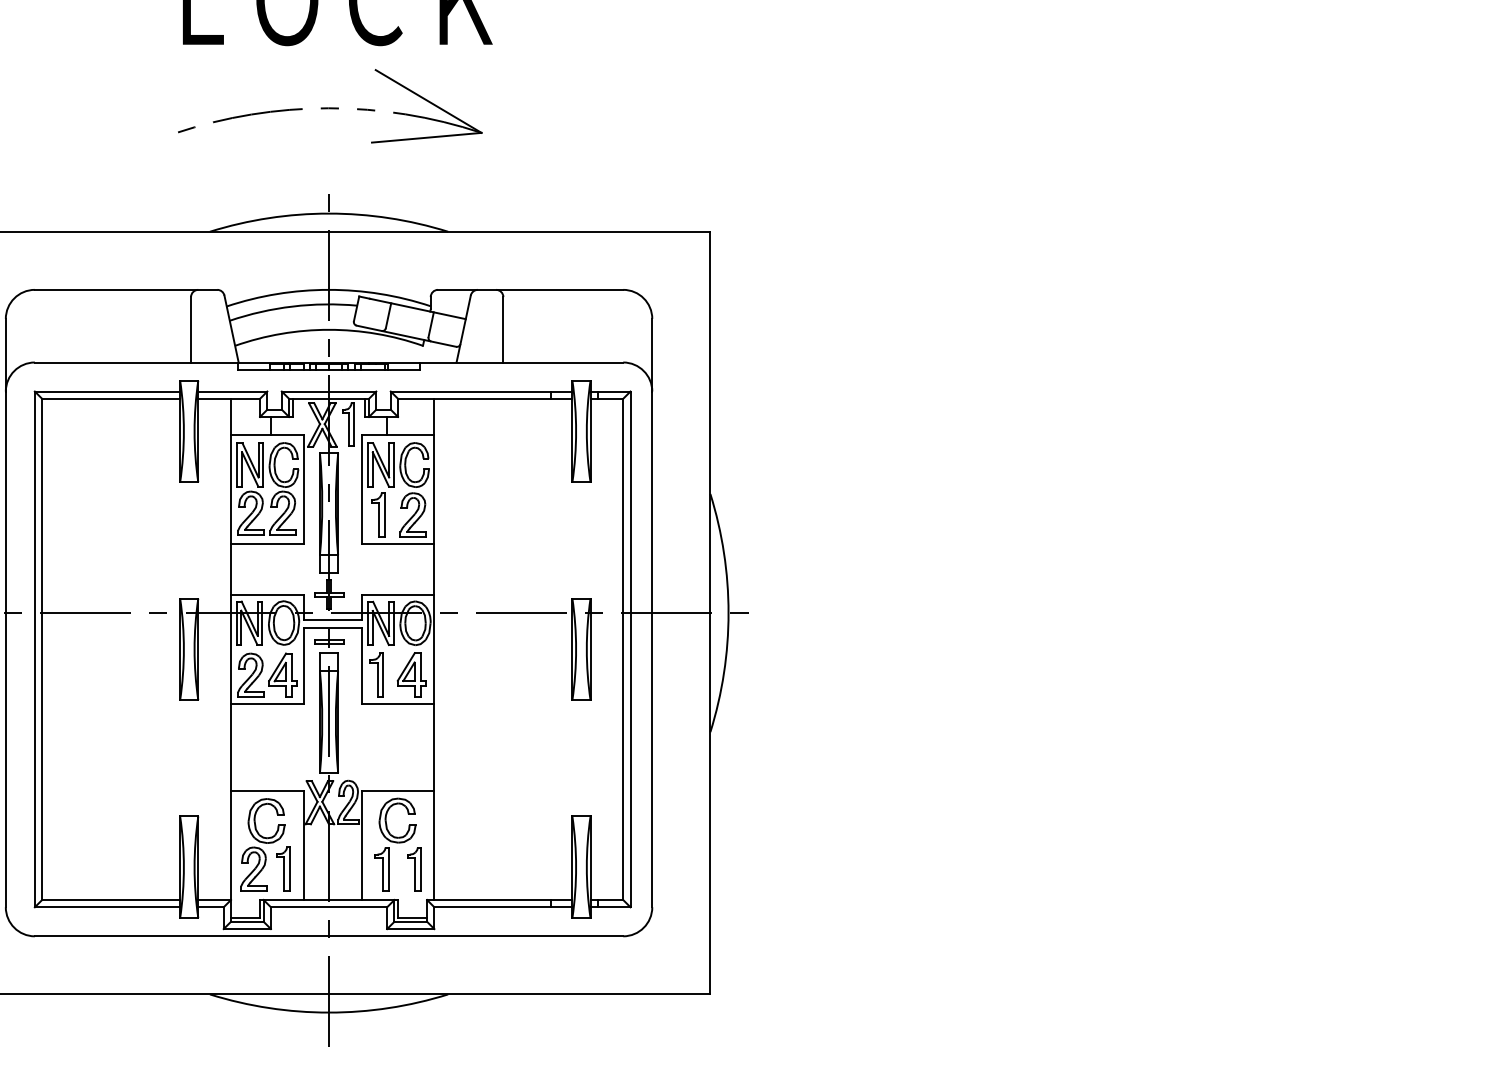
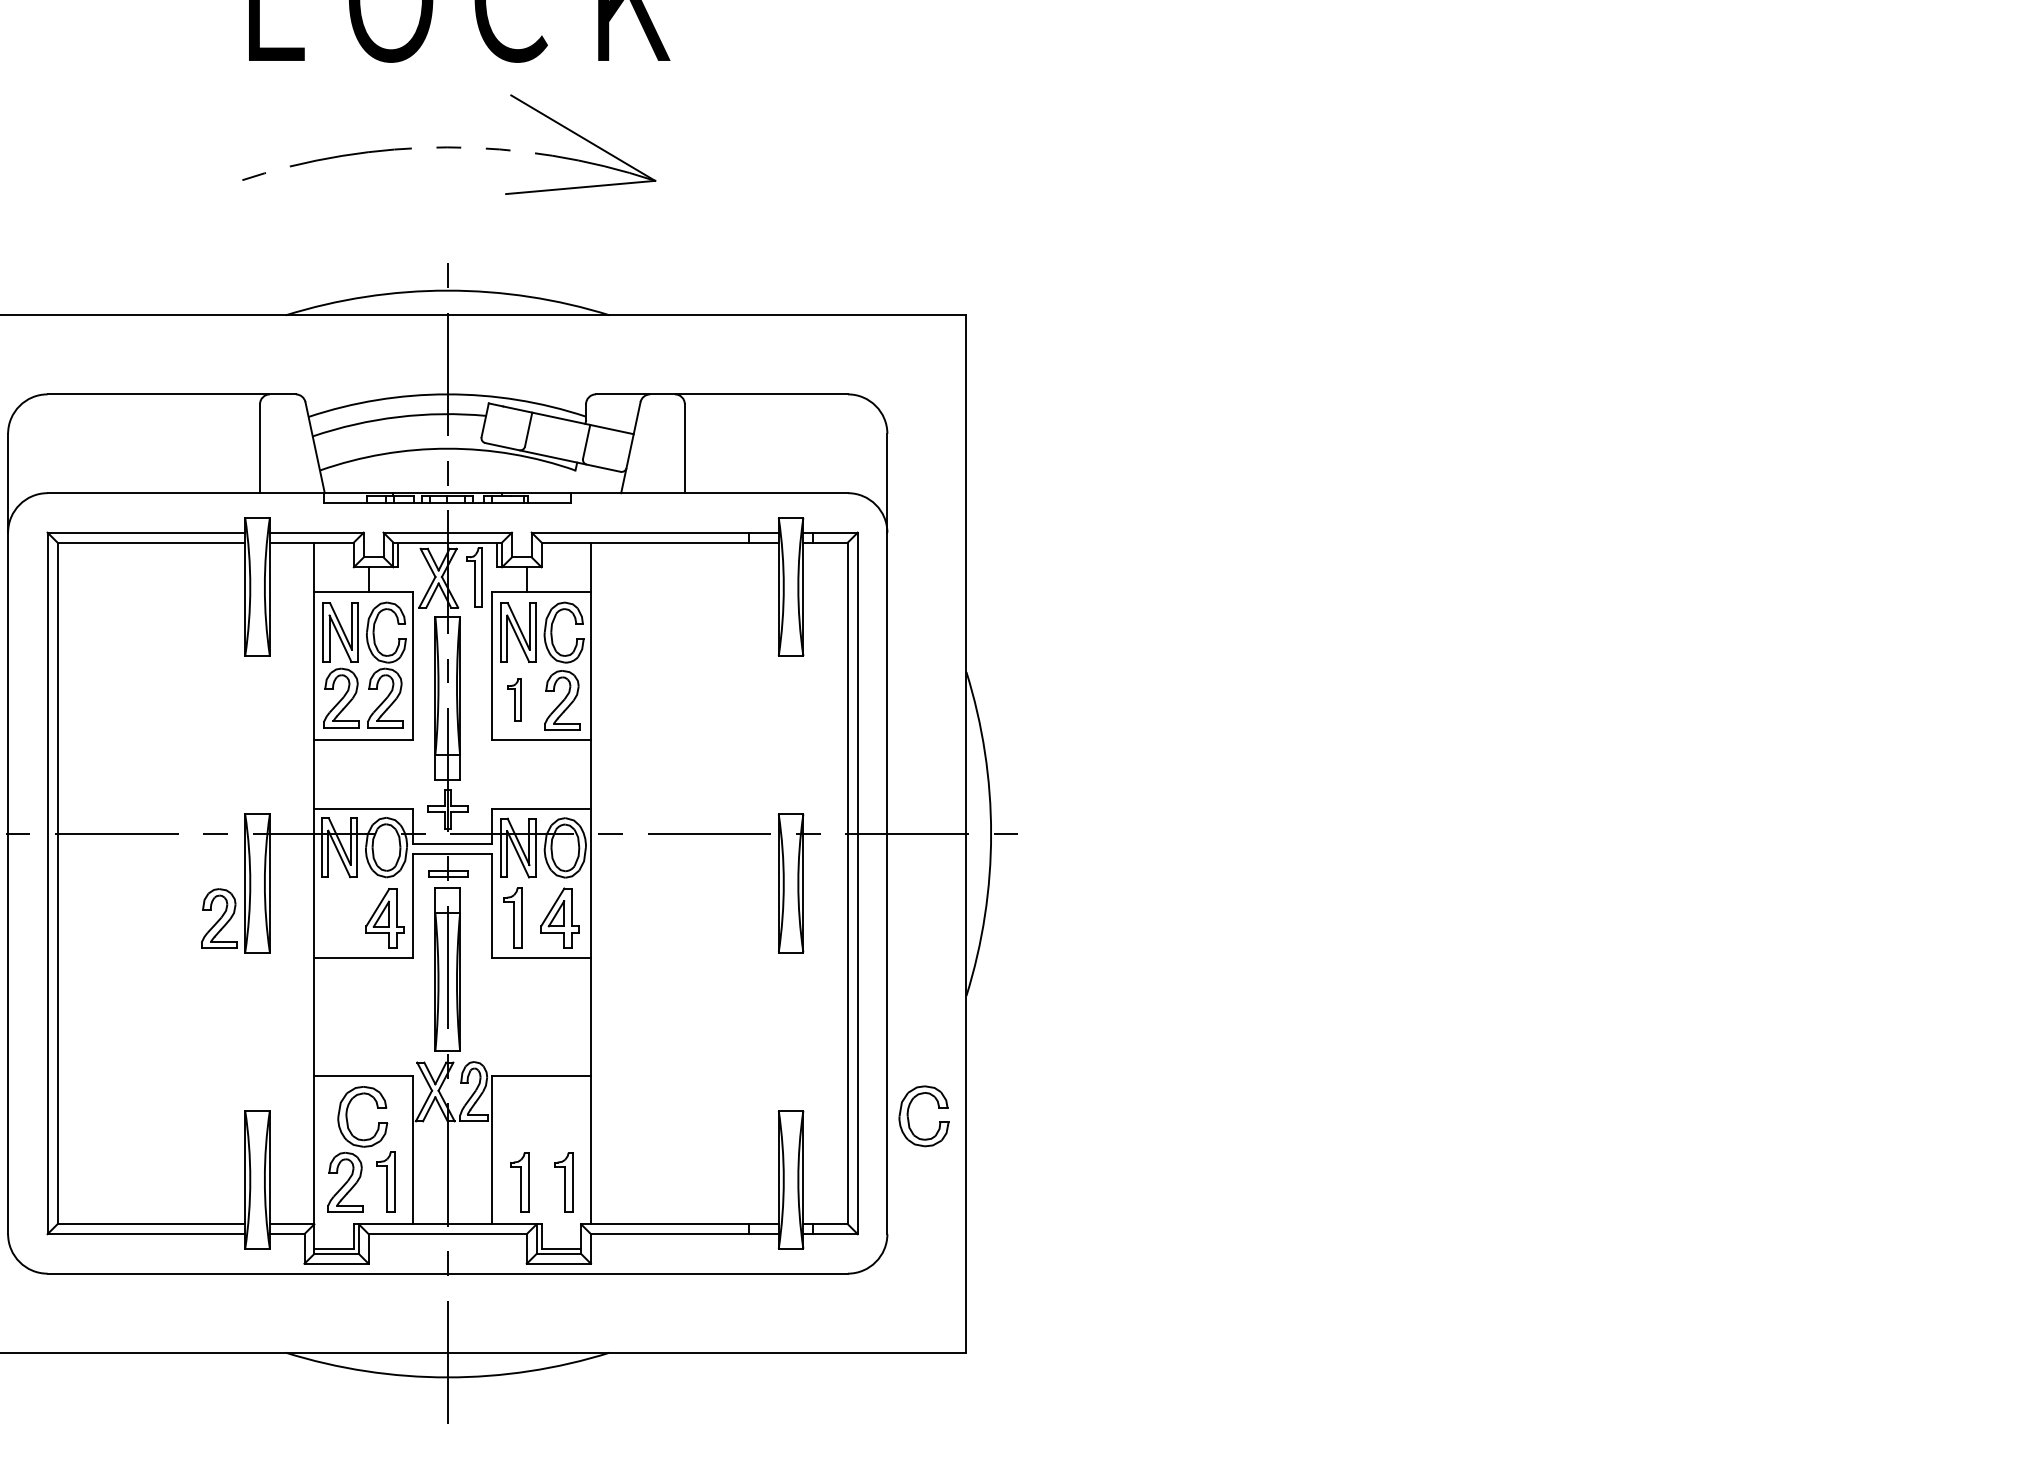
part: (378, 514) -> (514, 699), size x0.7
part: (250, 675) -> (219, 918), moved
part: (386, 822) -> (909, 1119), moved

